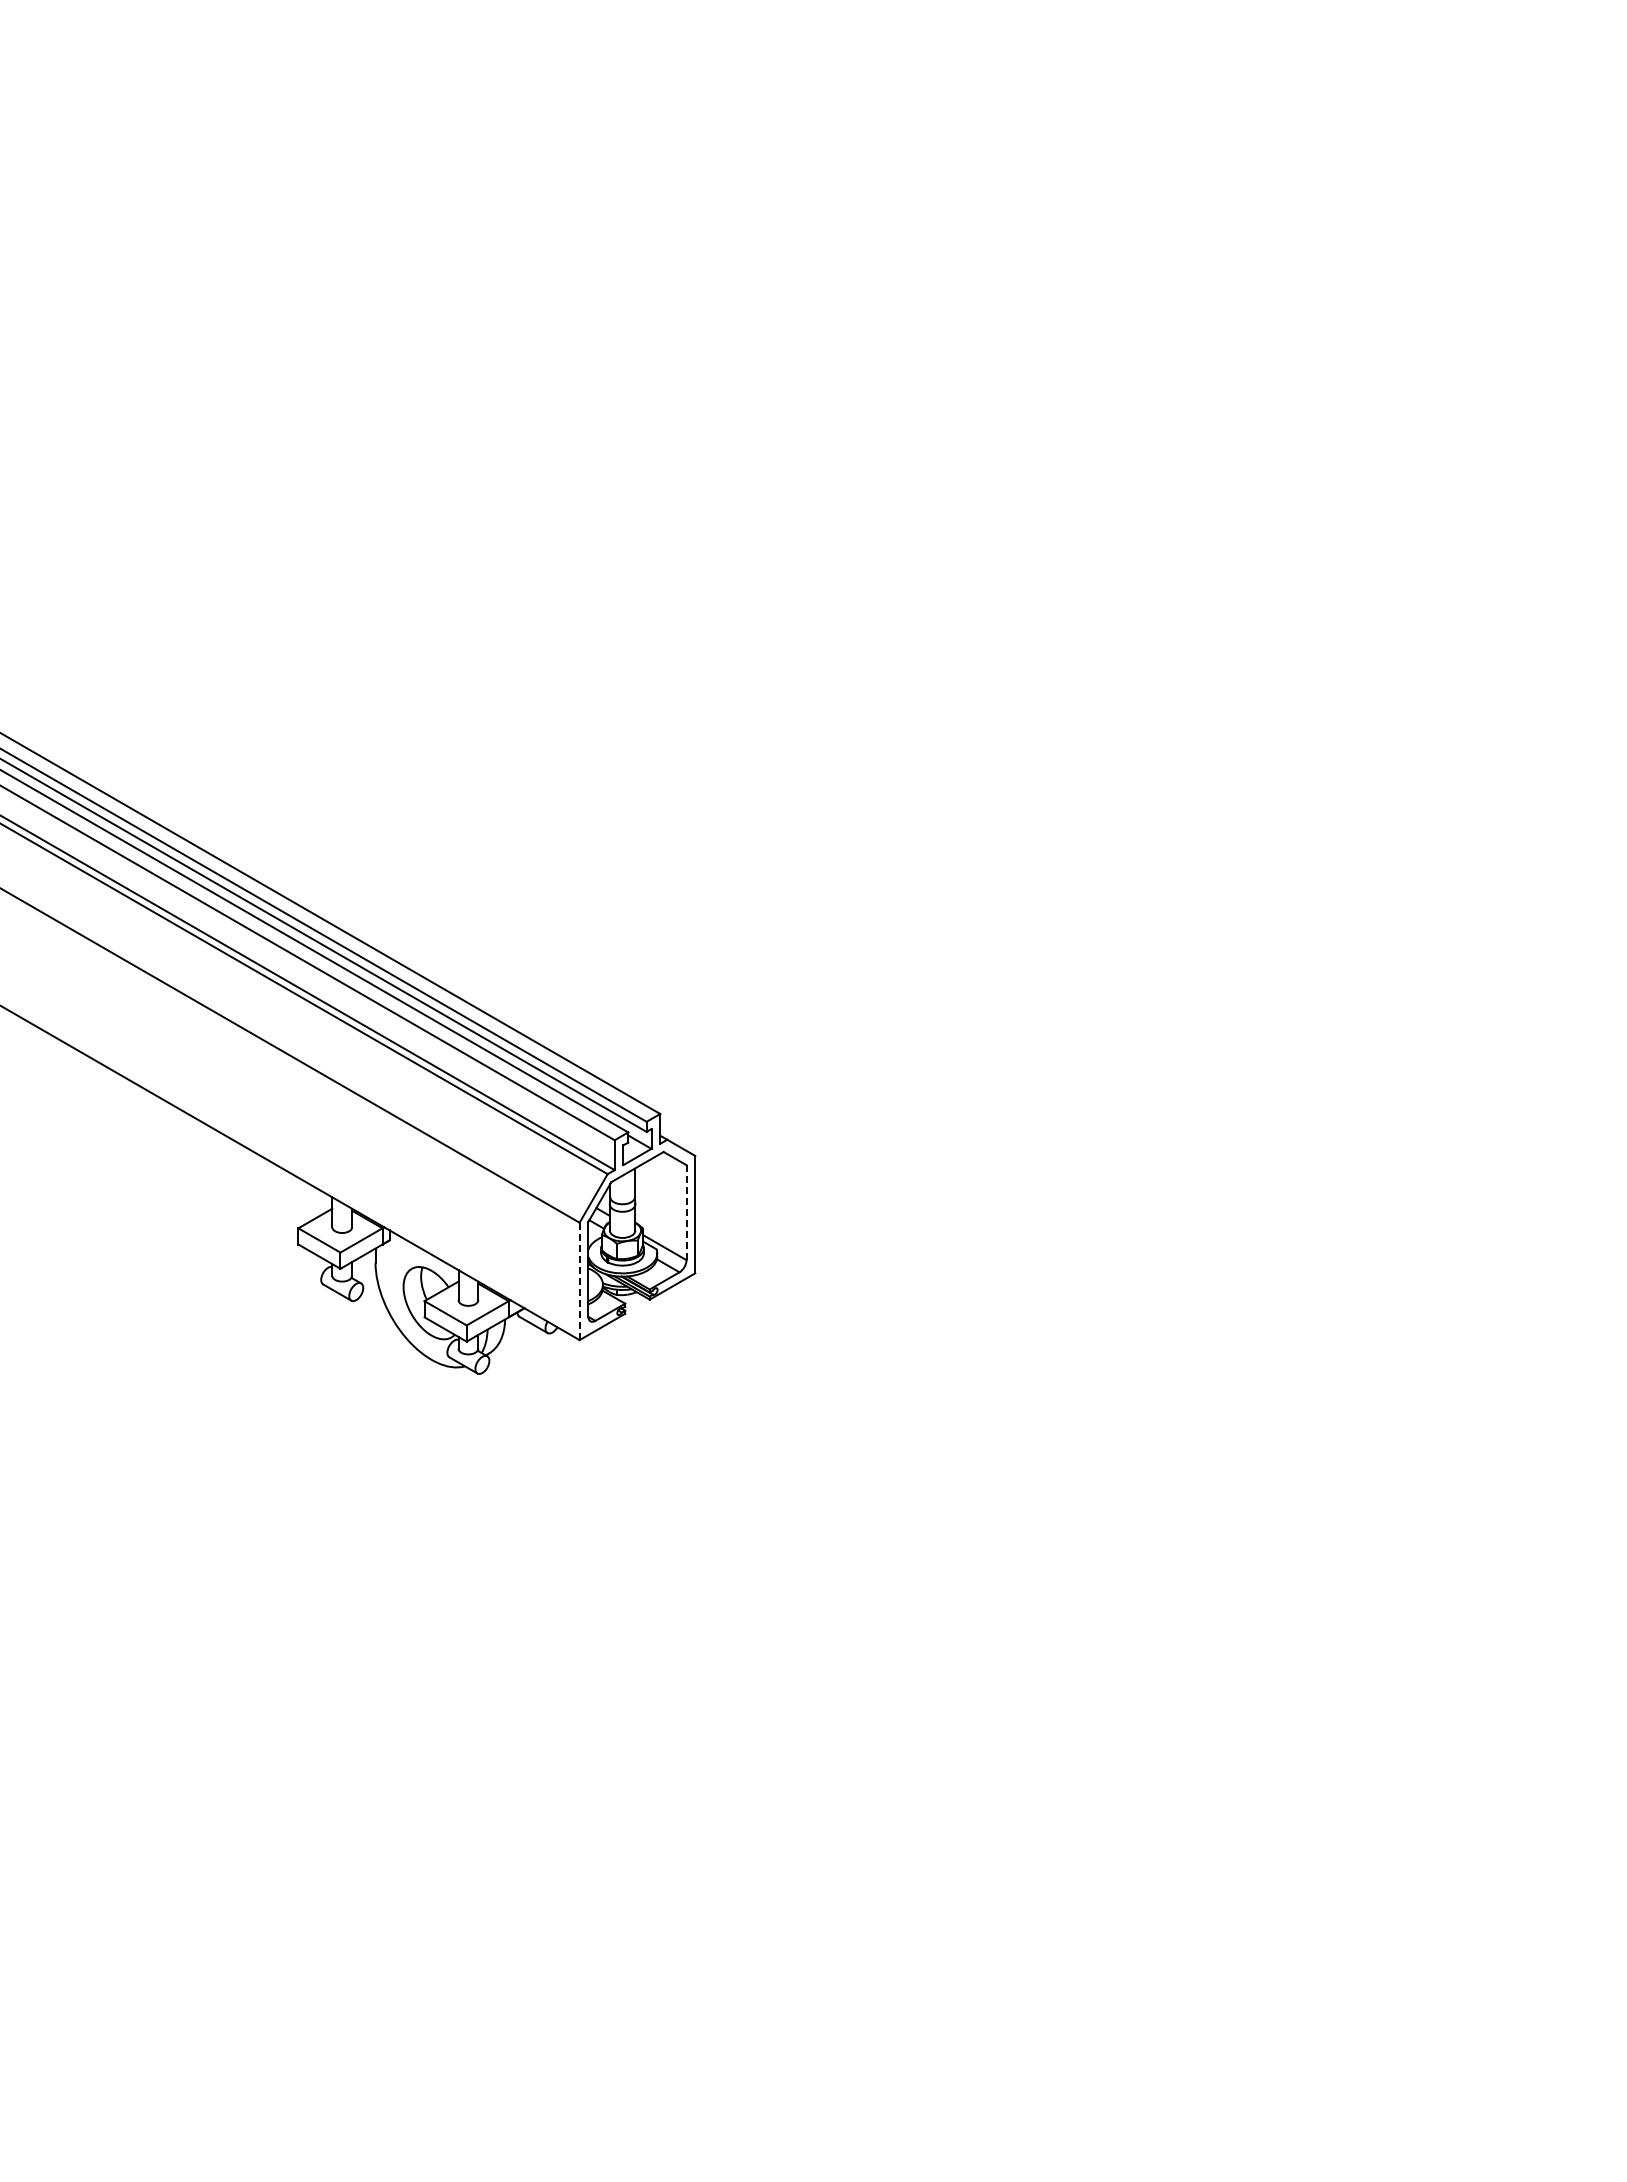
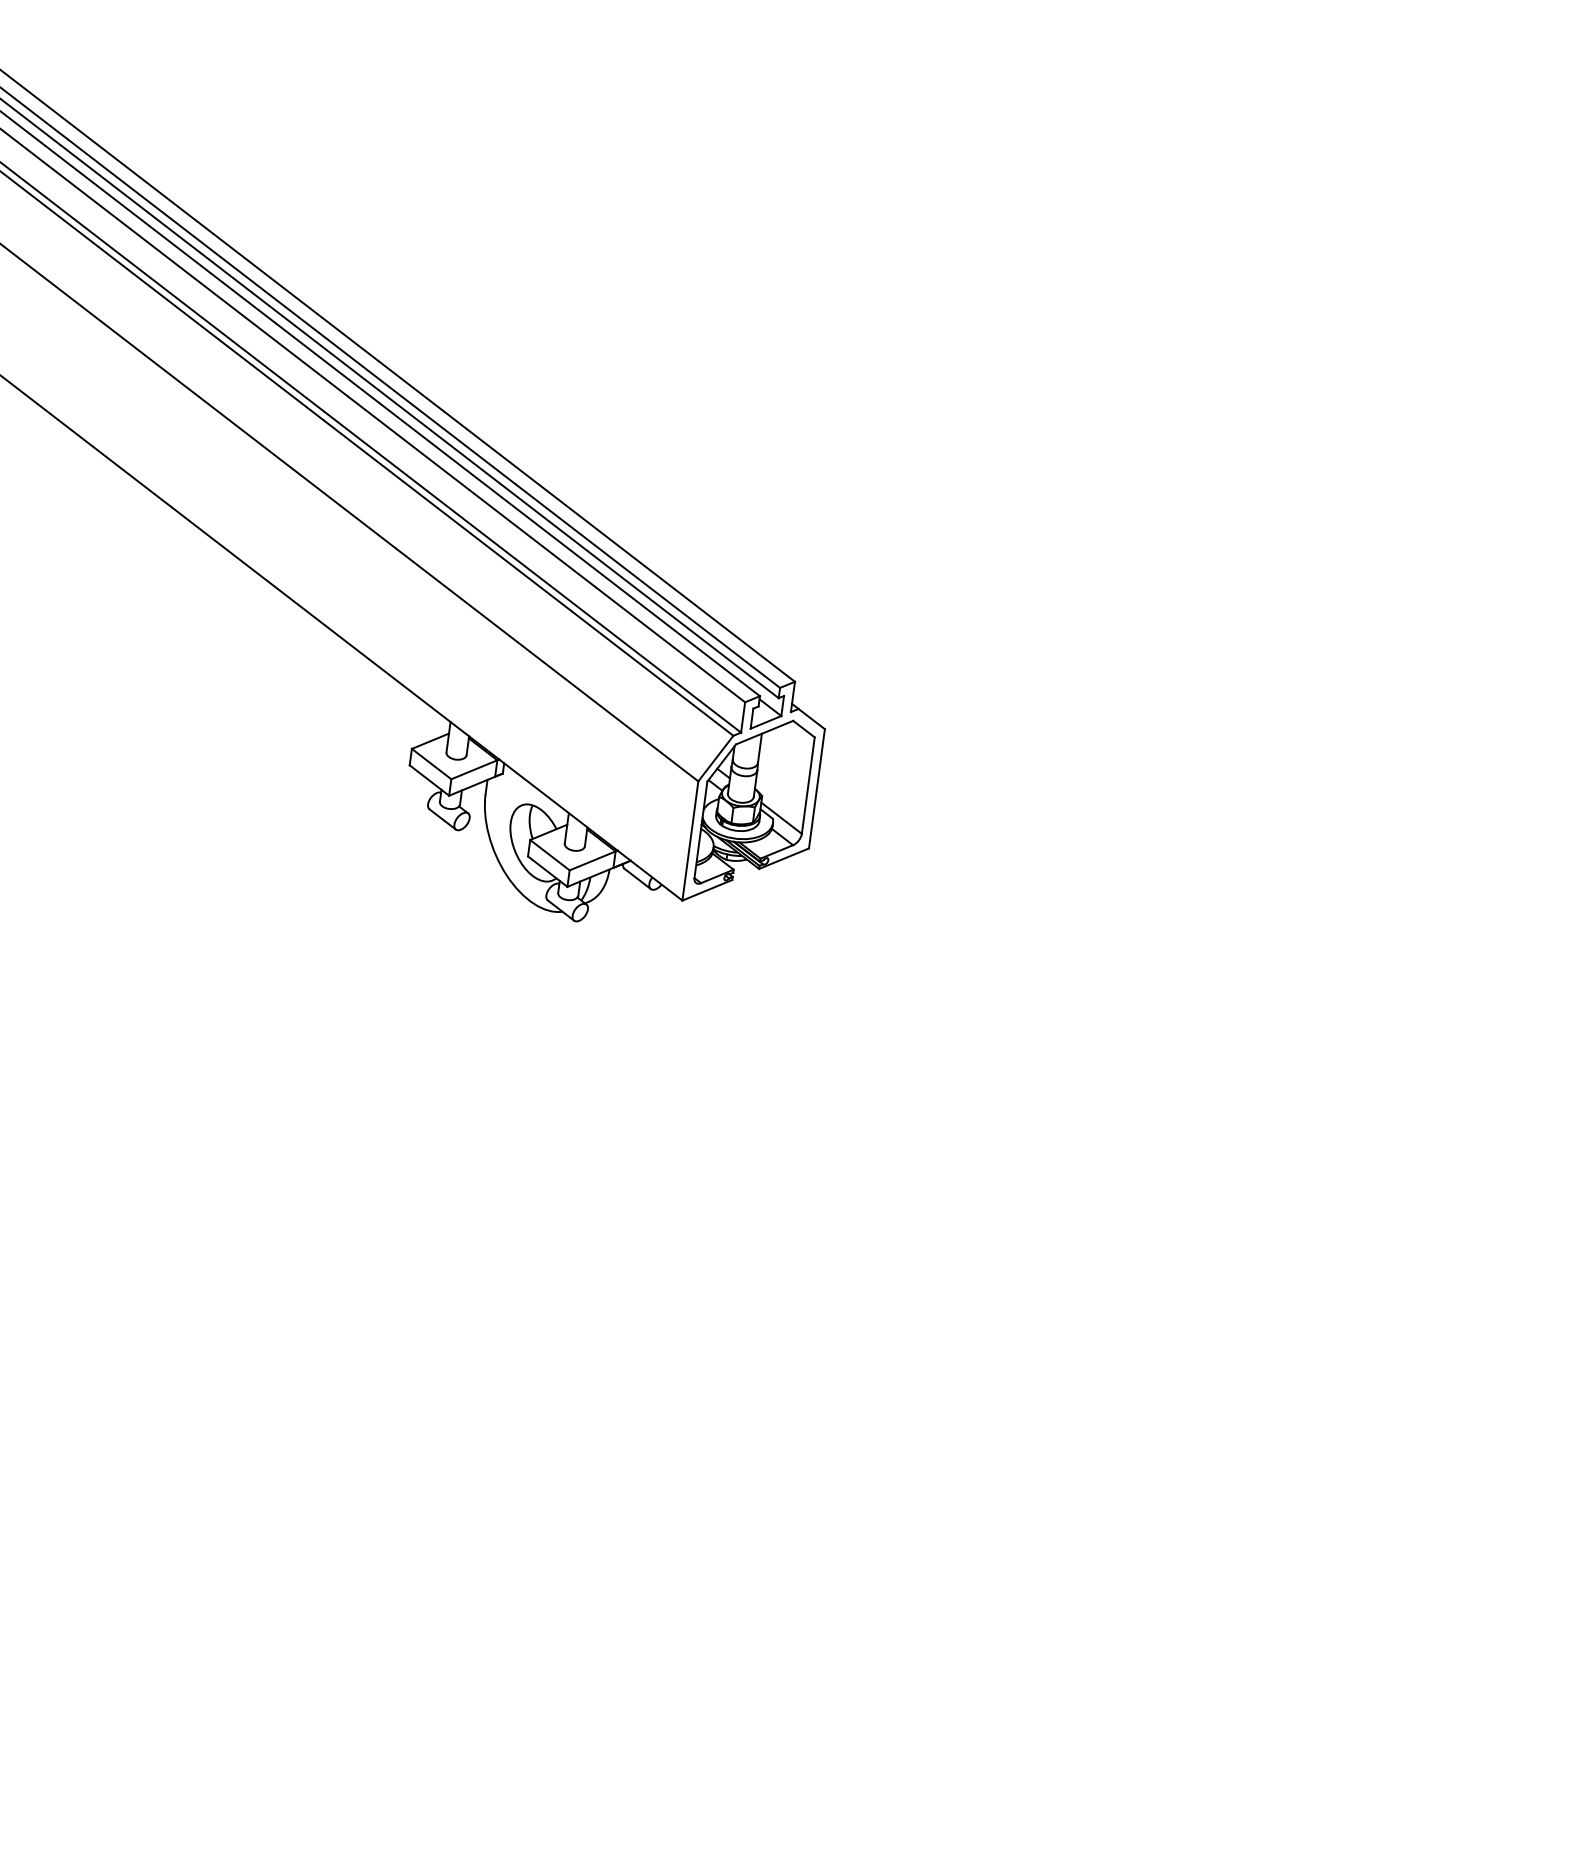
line: (686, 1213) -> (808, 786), dashed -> solid
line: (579, 1281) -> (690, 841), dashed -> solid

